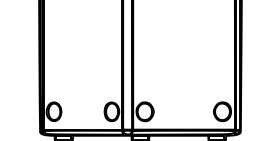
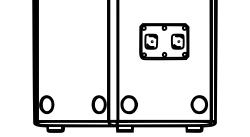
part: (184, 42) -> (164, 41), added

